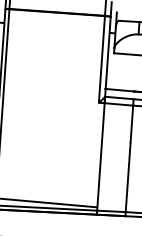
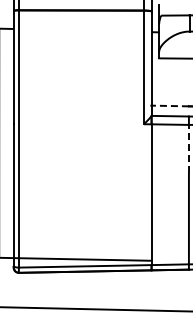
line: (120, 90) -> (170, 106), solid -> dashed
line: (131, 123) -> (188, 148), solid -> dashed

